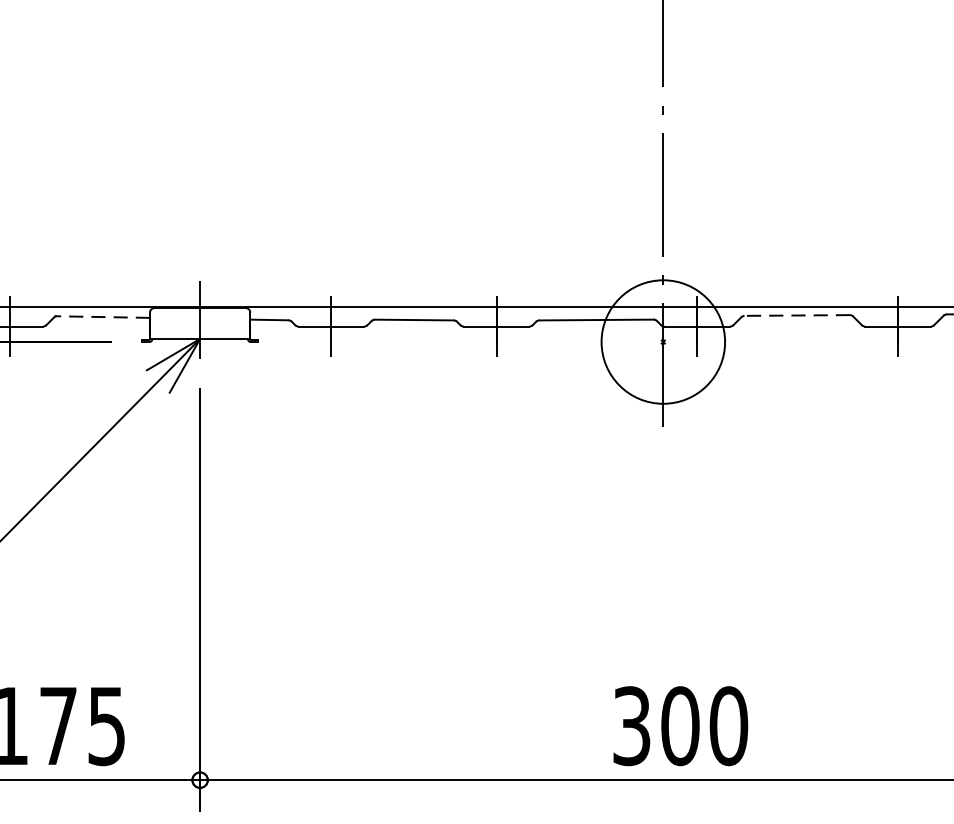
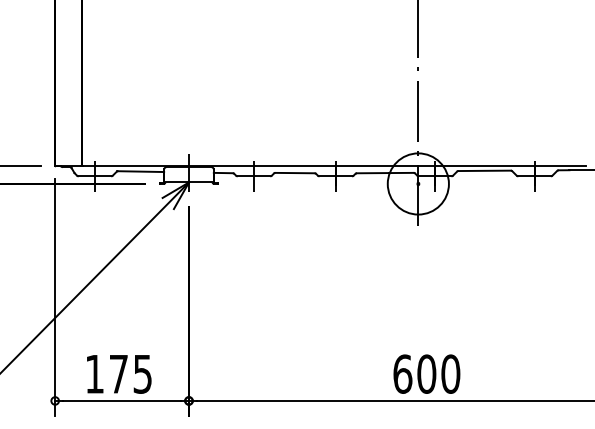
line: (796, 314) -> (484, 170), dashed -> solid
line: (102, 316) -> (140, 171), dashed -> solid
text: (631, 724) -> (402, 373), 300 -> 600

